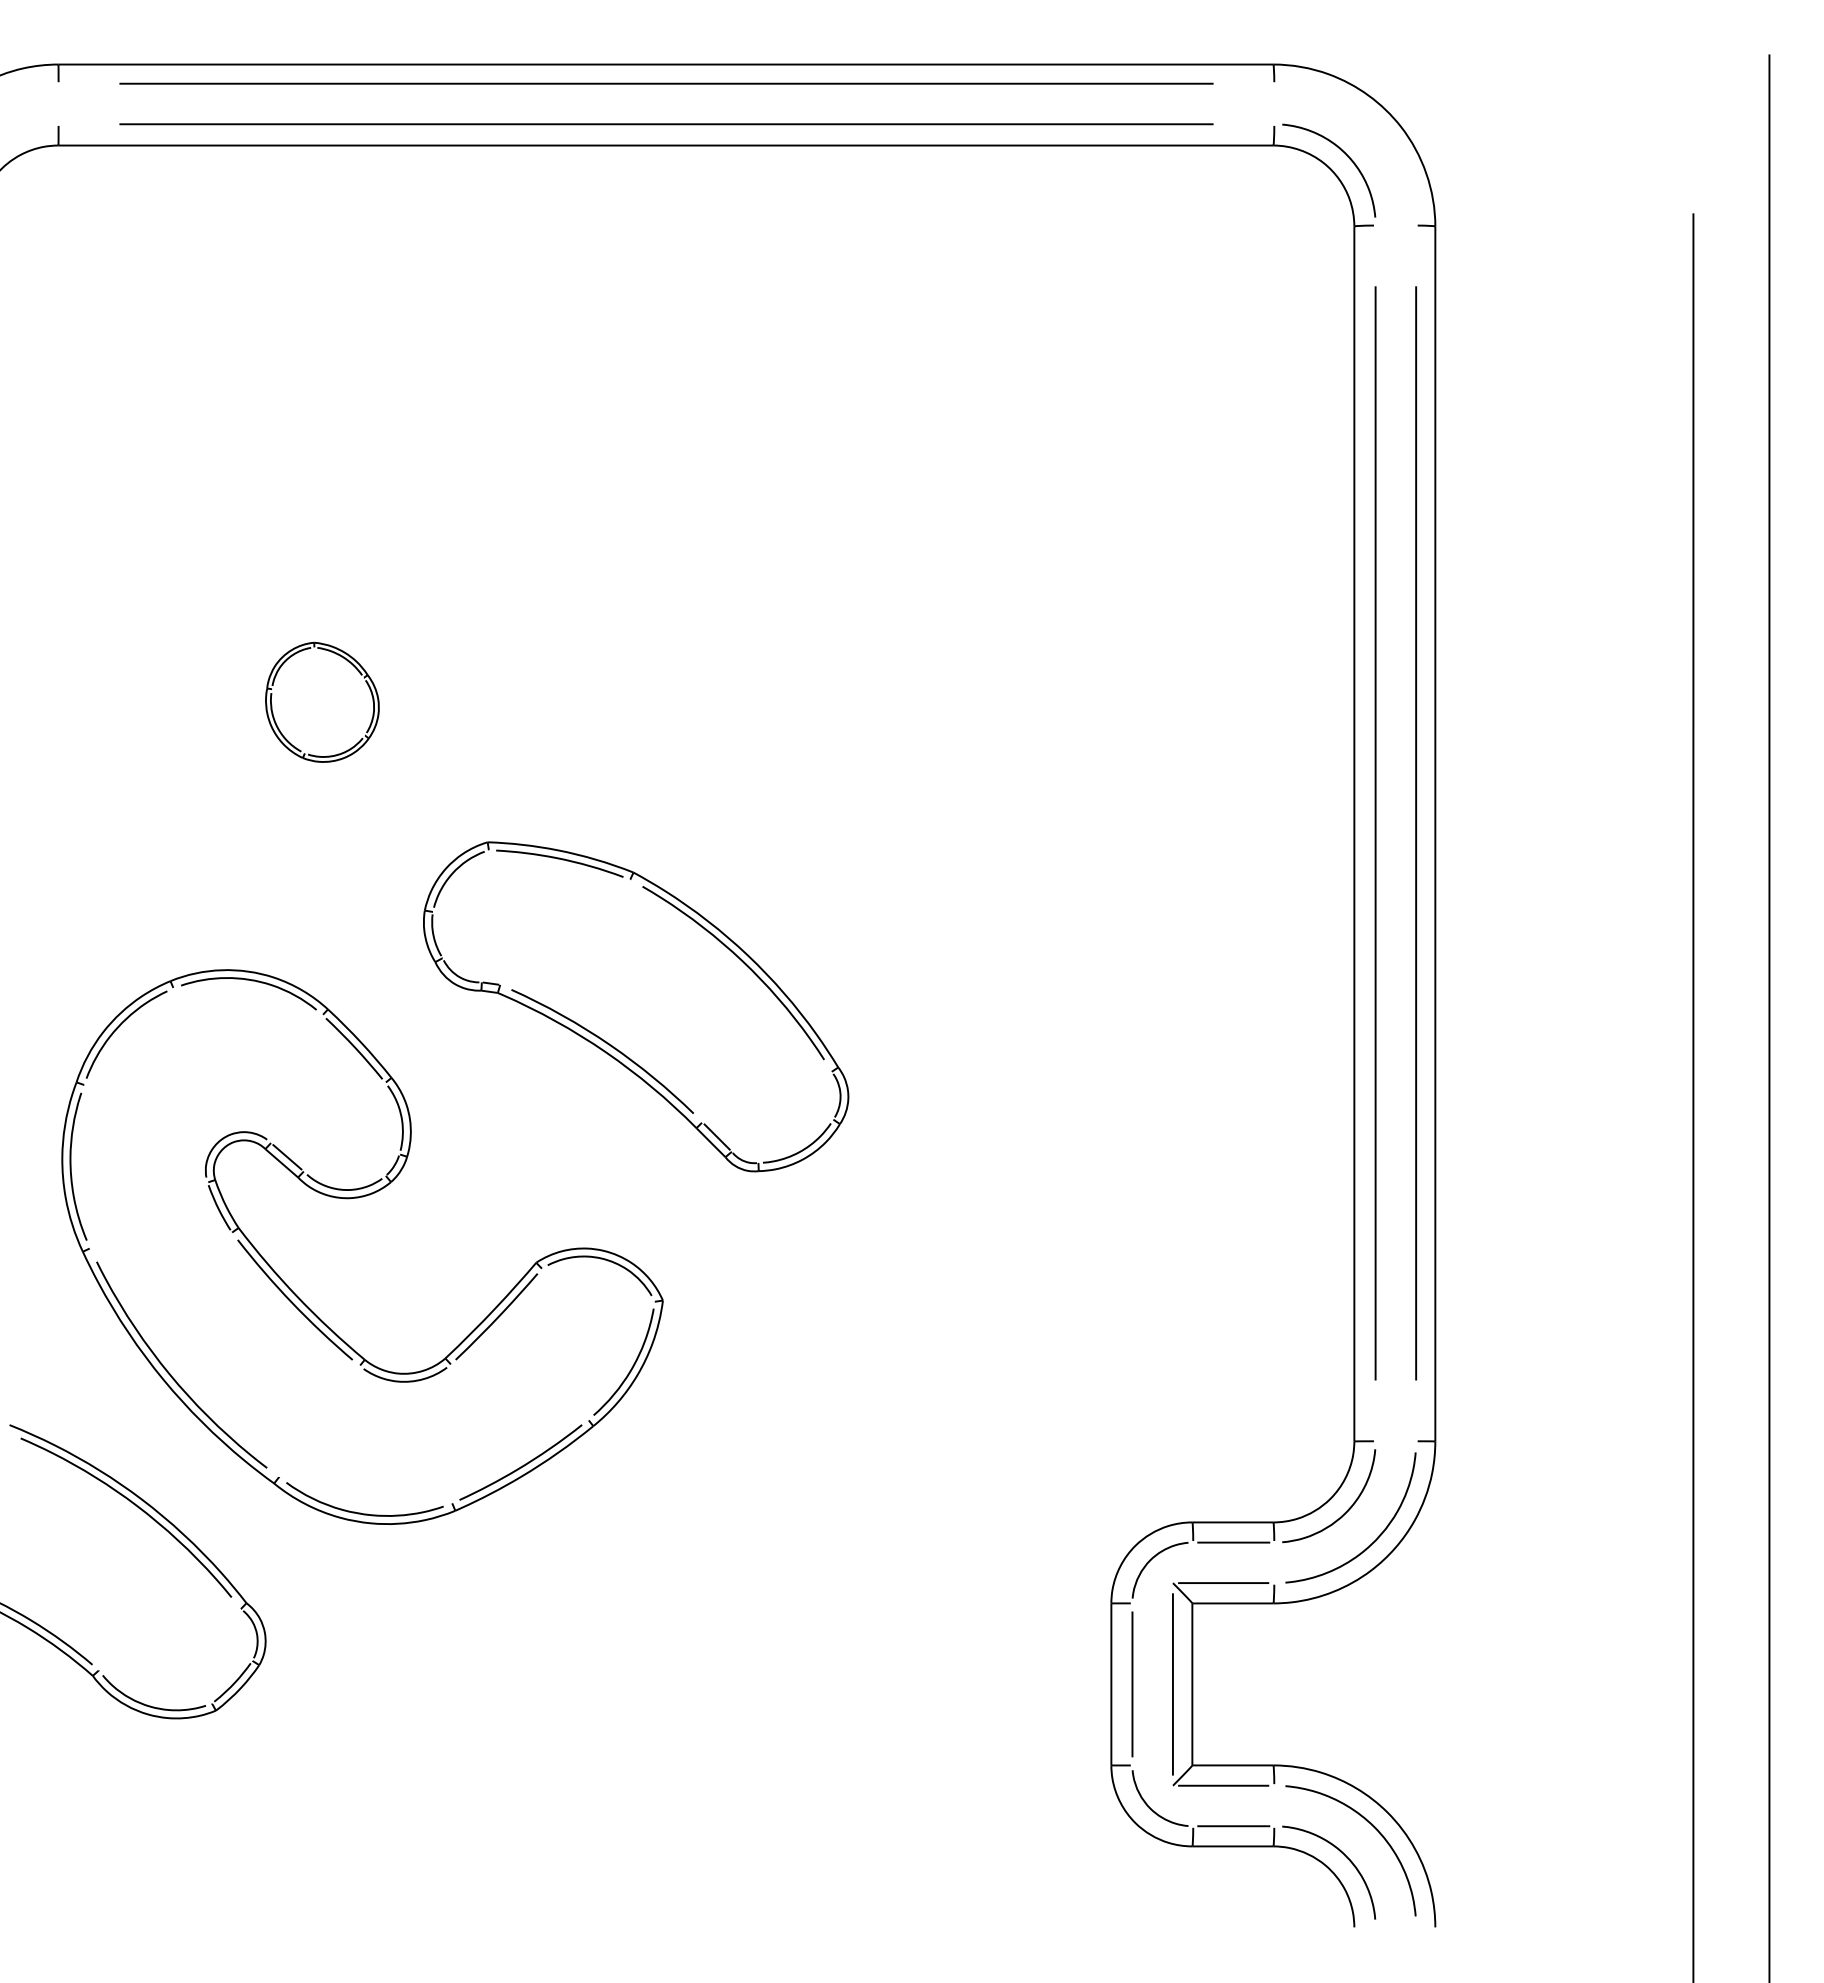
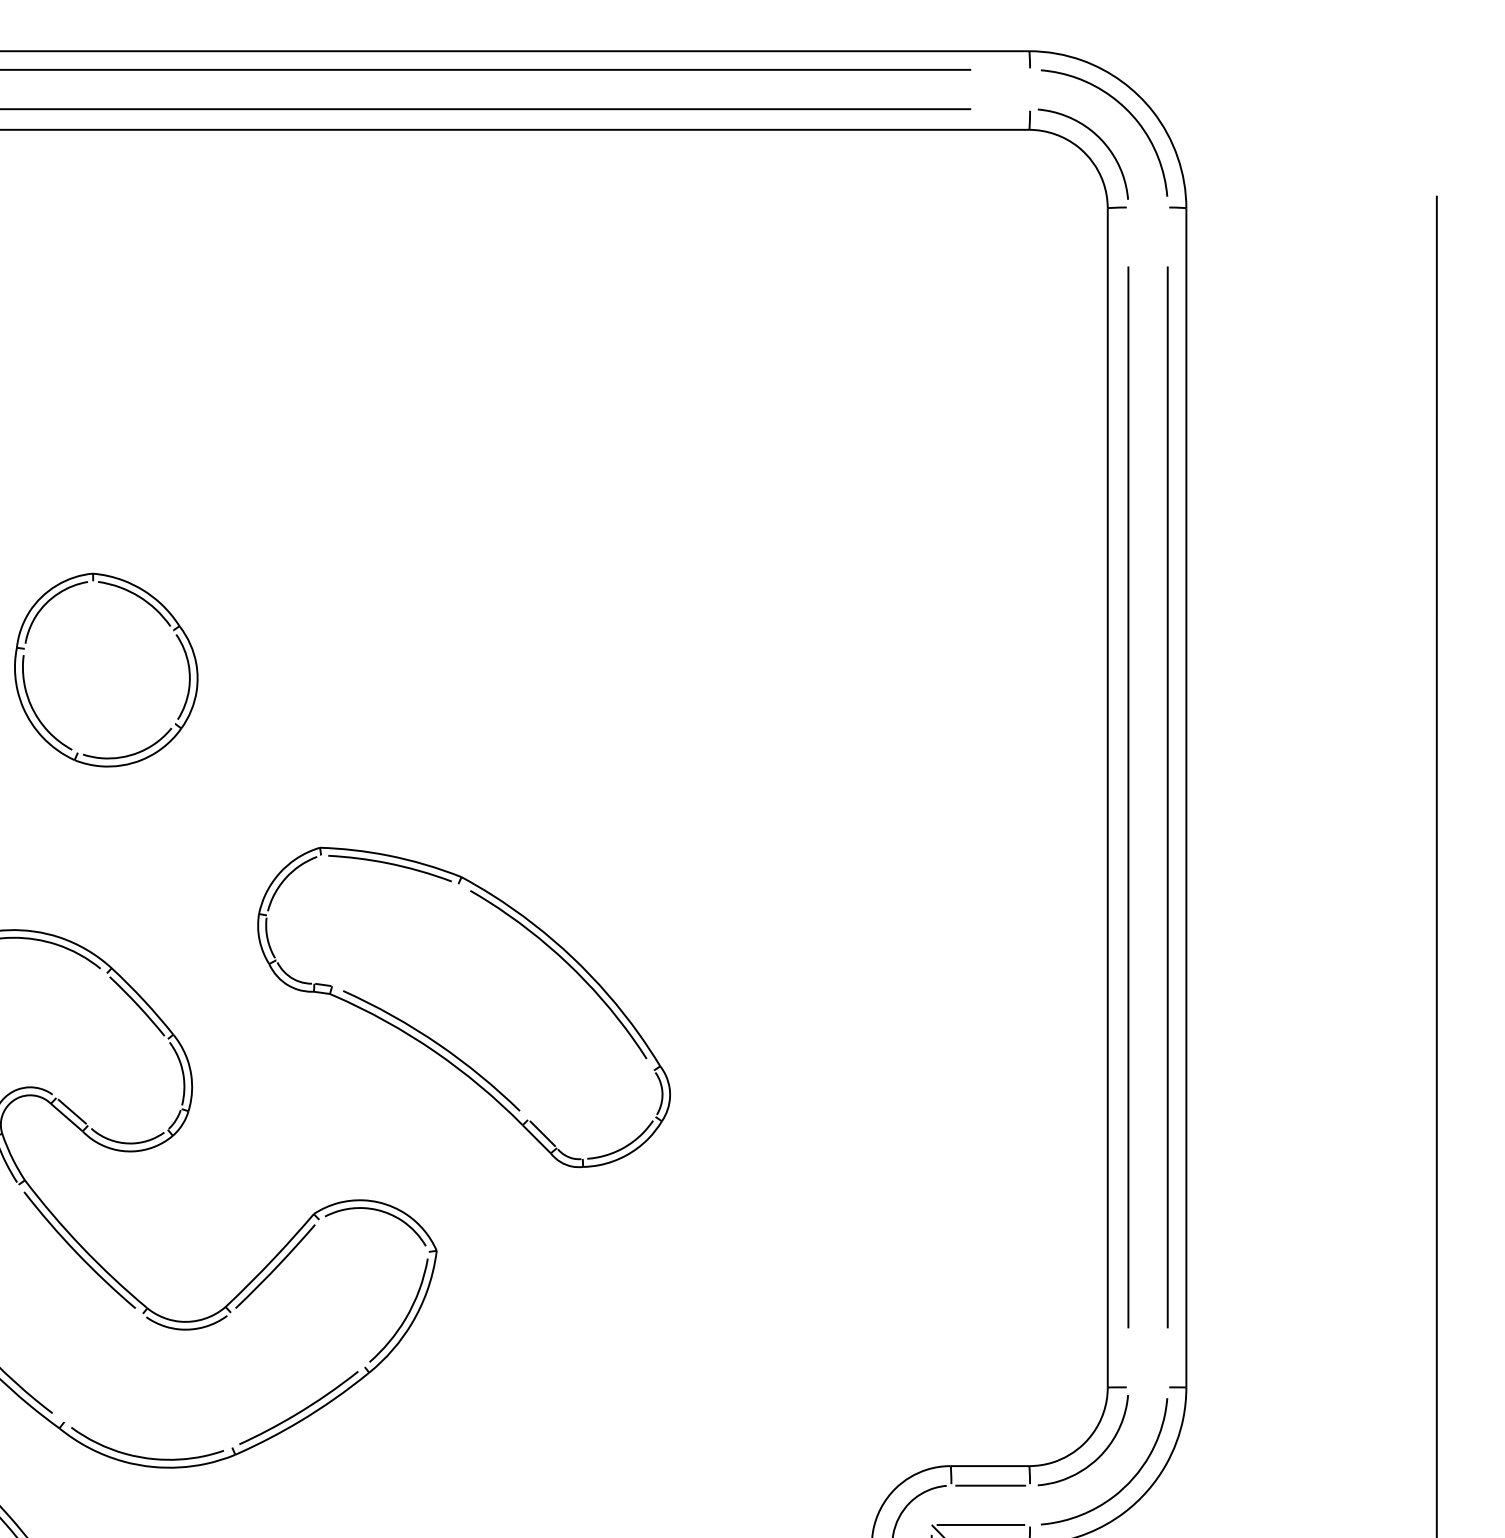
curve: (1373, 125) -> (1126, 110), added
part: (322, 702) -> (106, 670), size x1.67
part: (636, 1006) -> (464, 1007), moved

